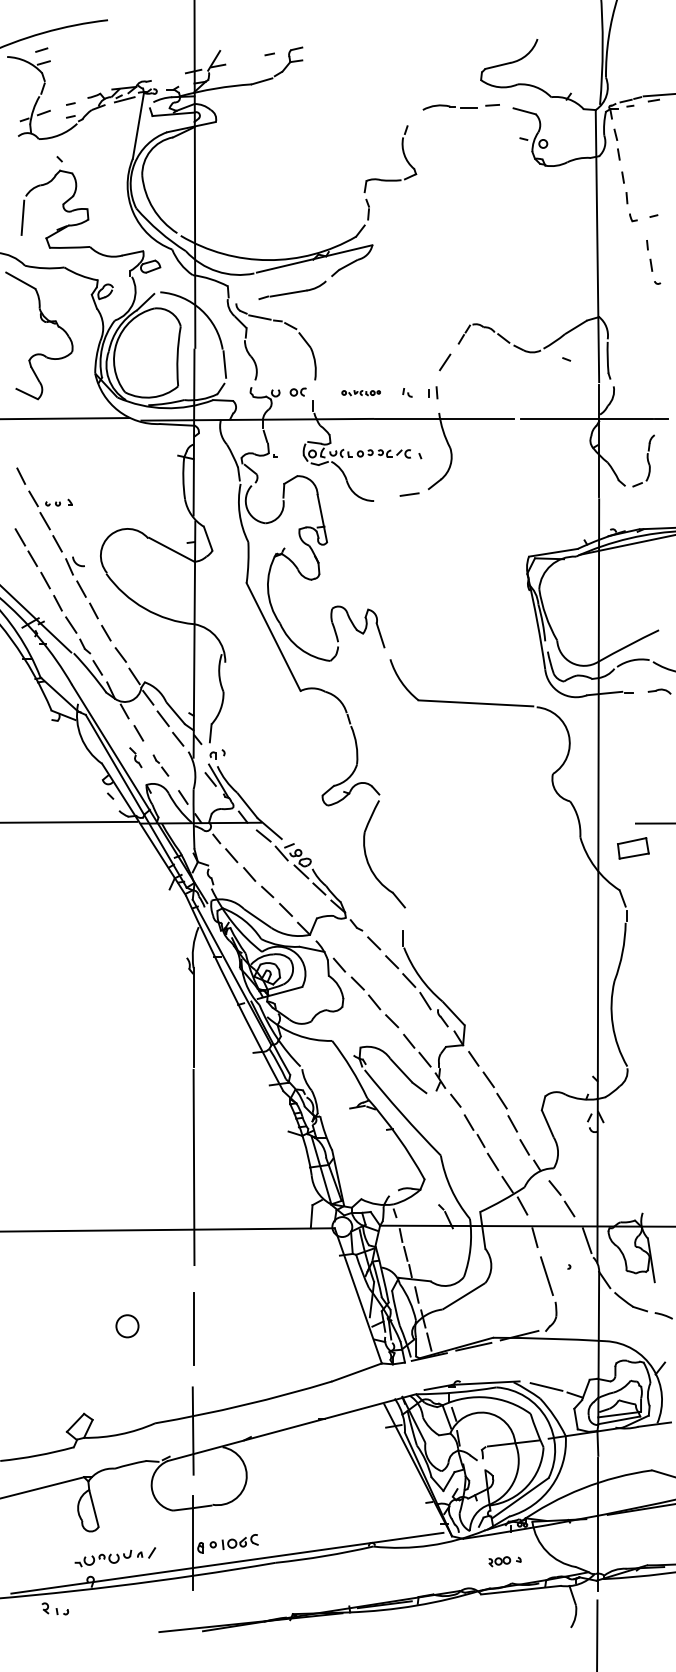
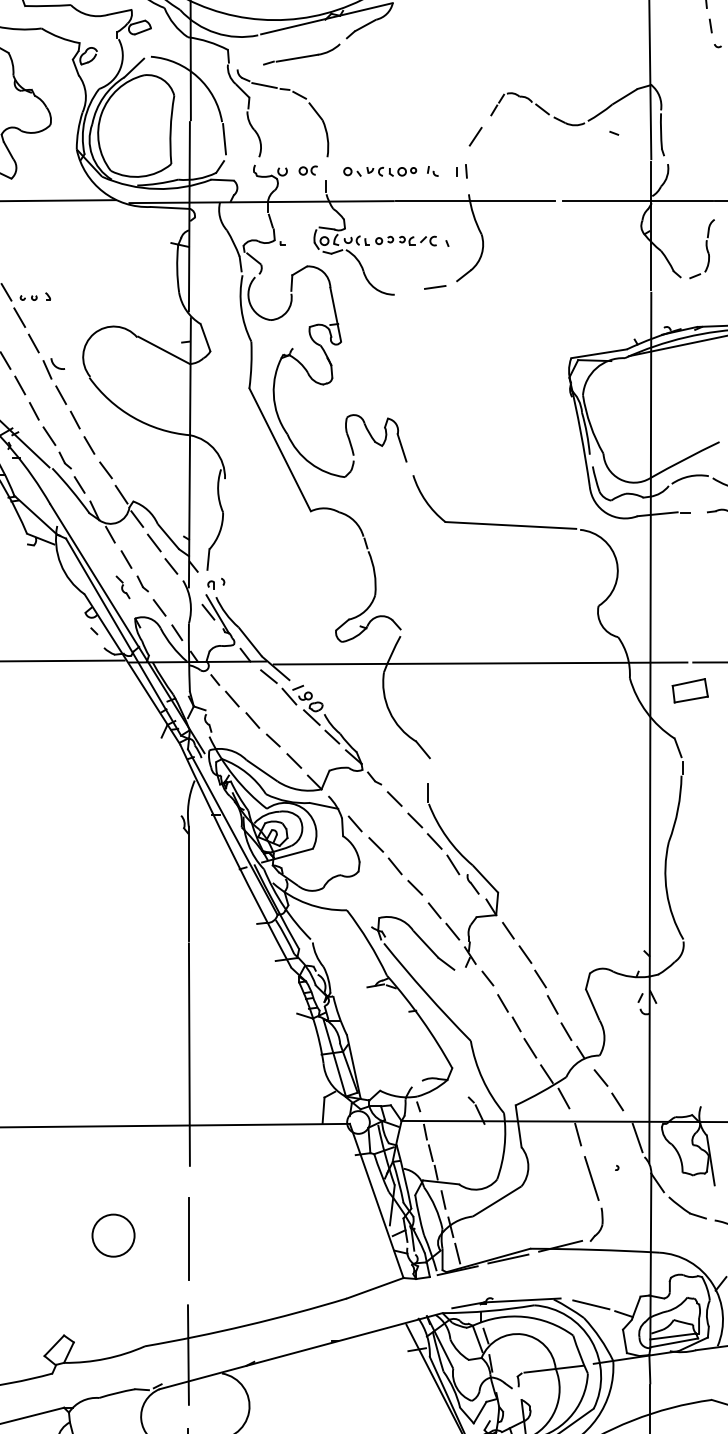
part: (360, 392) -> (379, 171), size x1.67
part: (160, 765) -> (151, 596), size x1.67
line: (449, 824) -> (480, 663), added
circle: (127, 1325) -> (113, 1234), size x1.67

